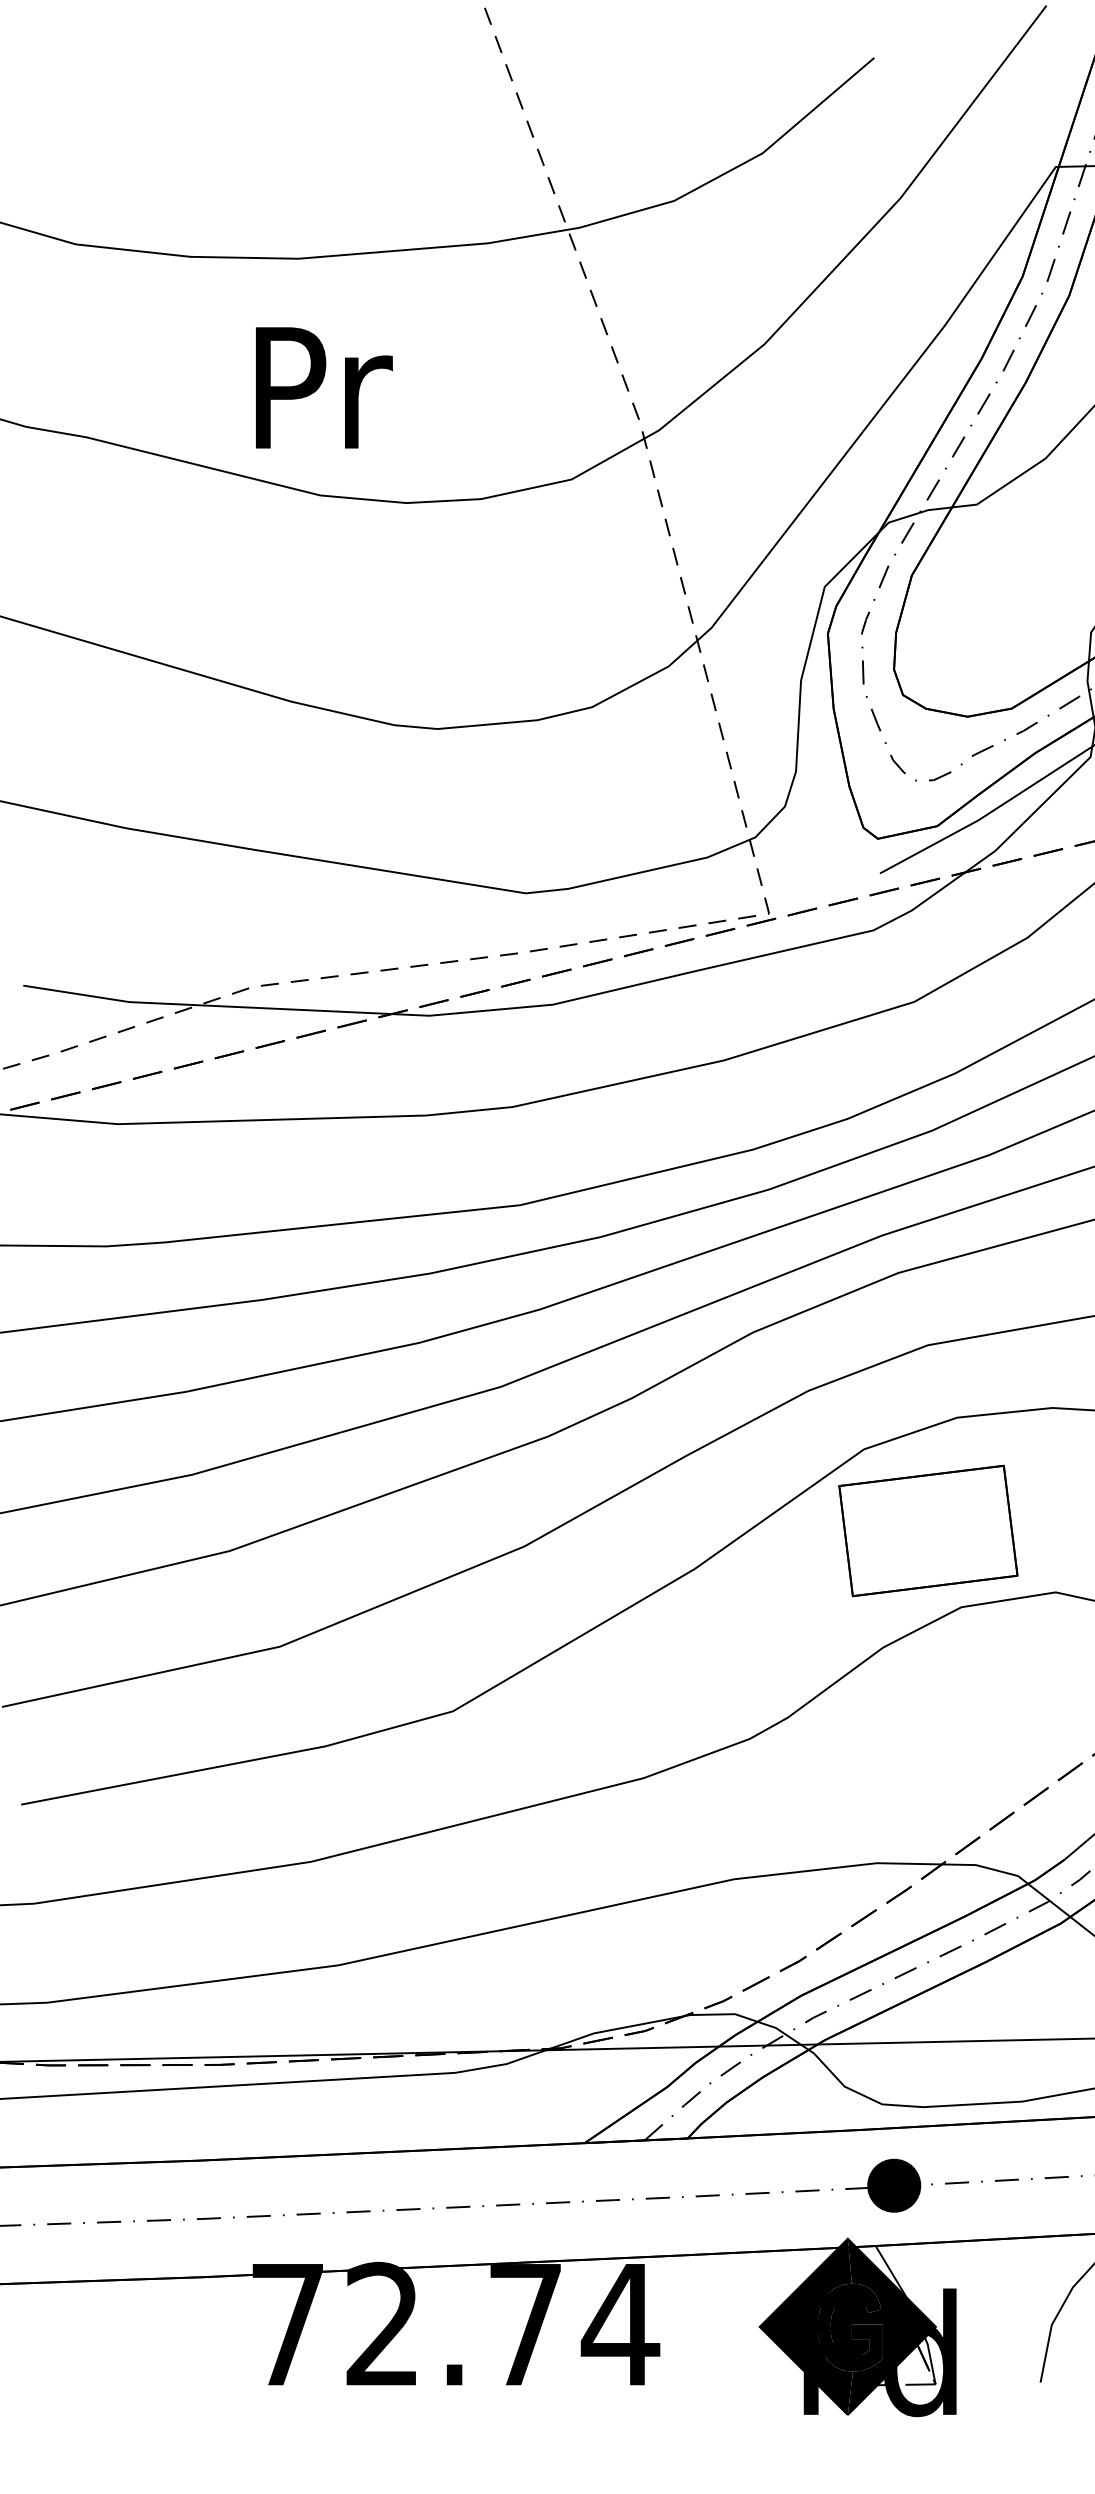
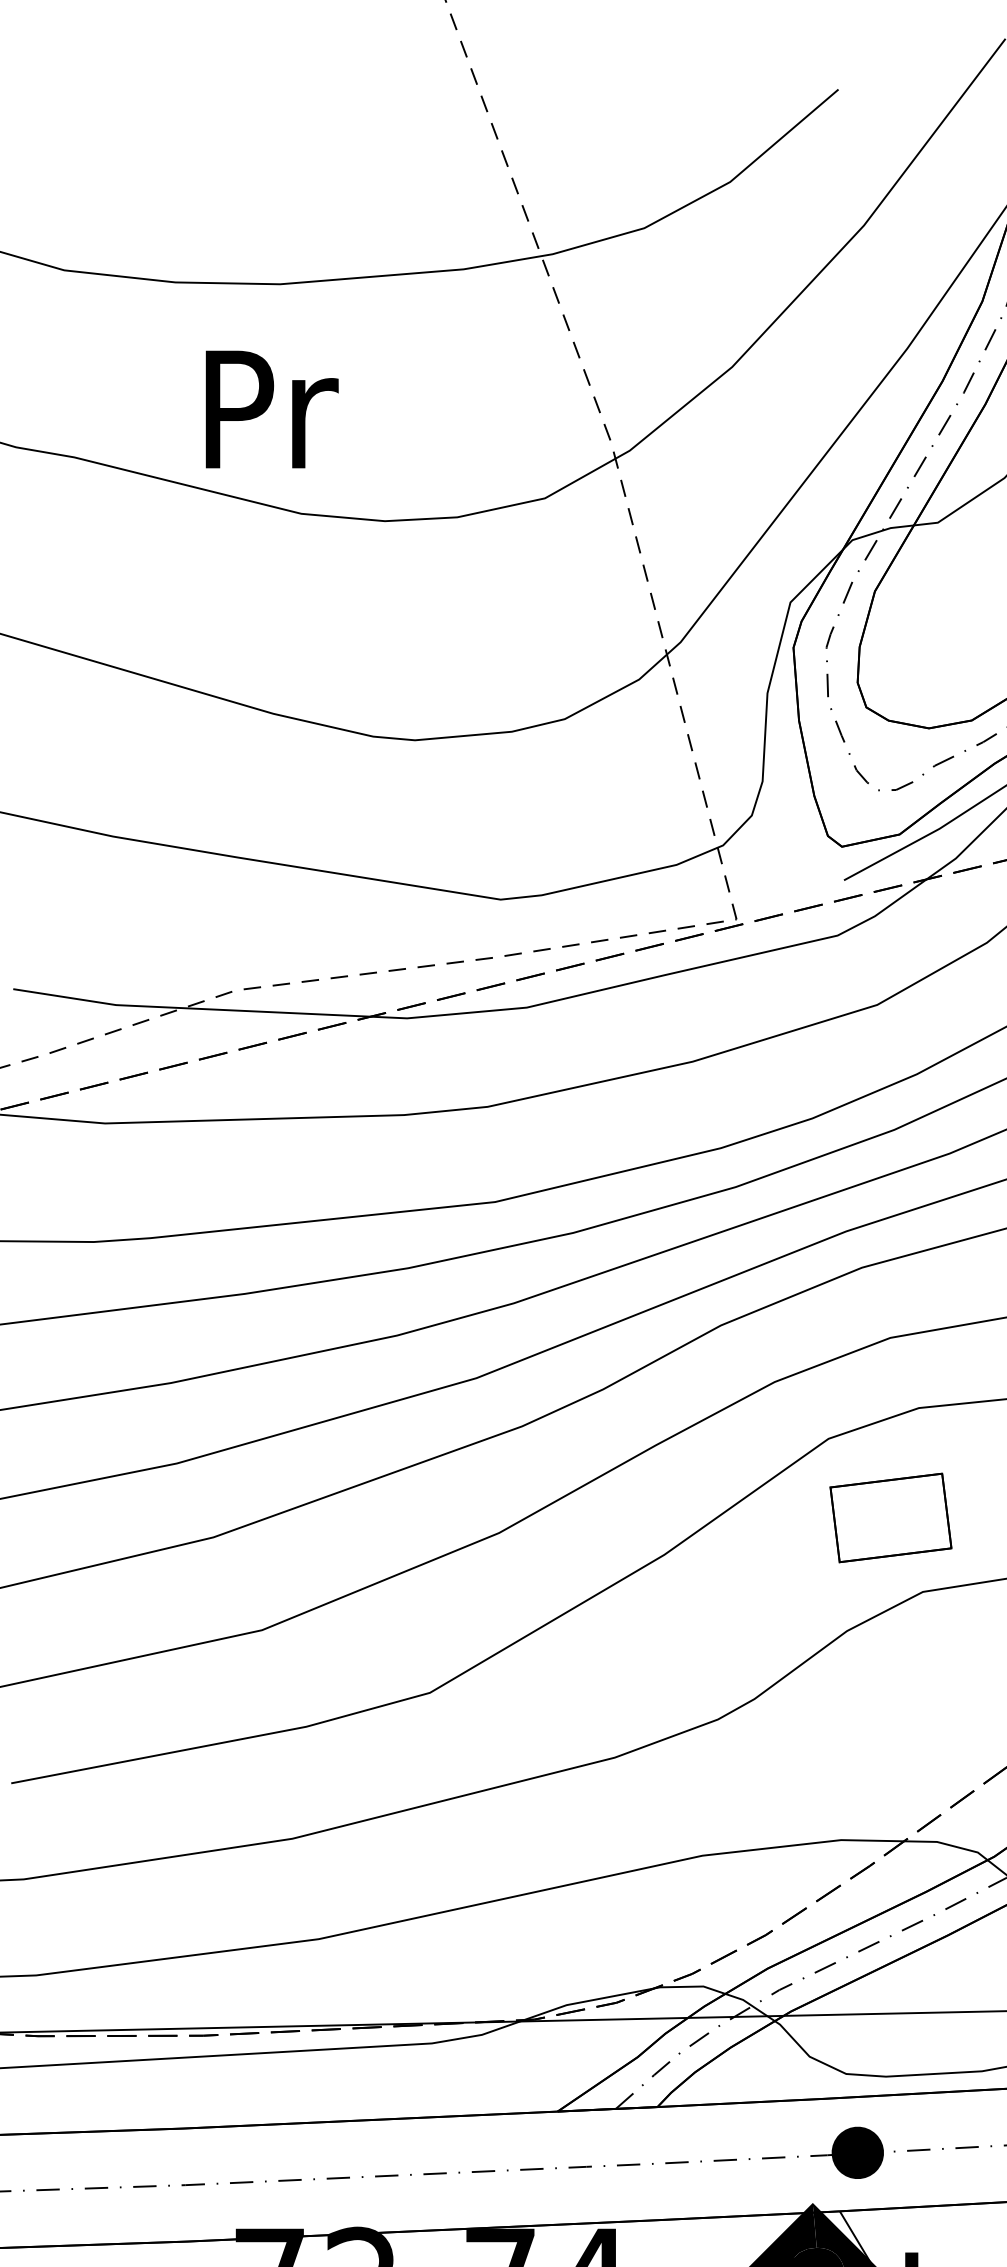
text: (324, 387) -> (272, 409), moved
part: (928, 1530) -> (891, 1517), size x0.7

